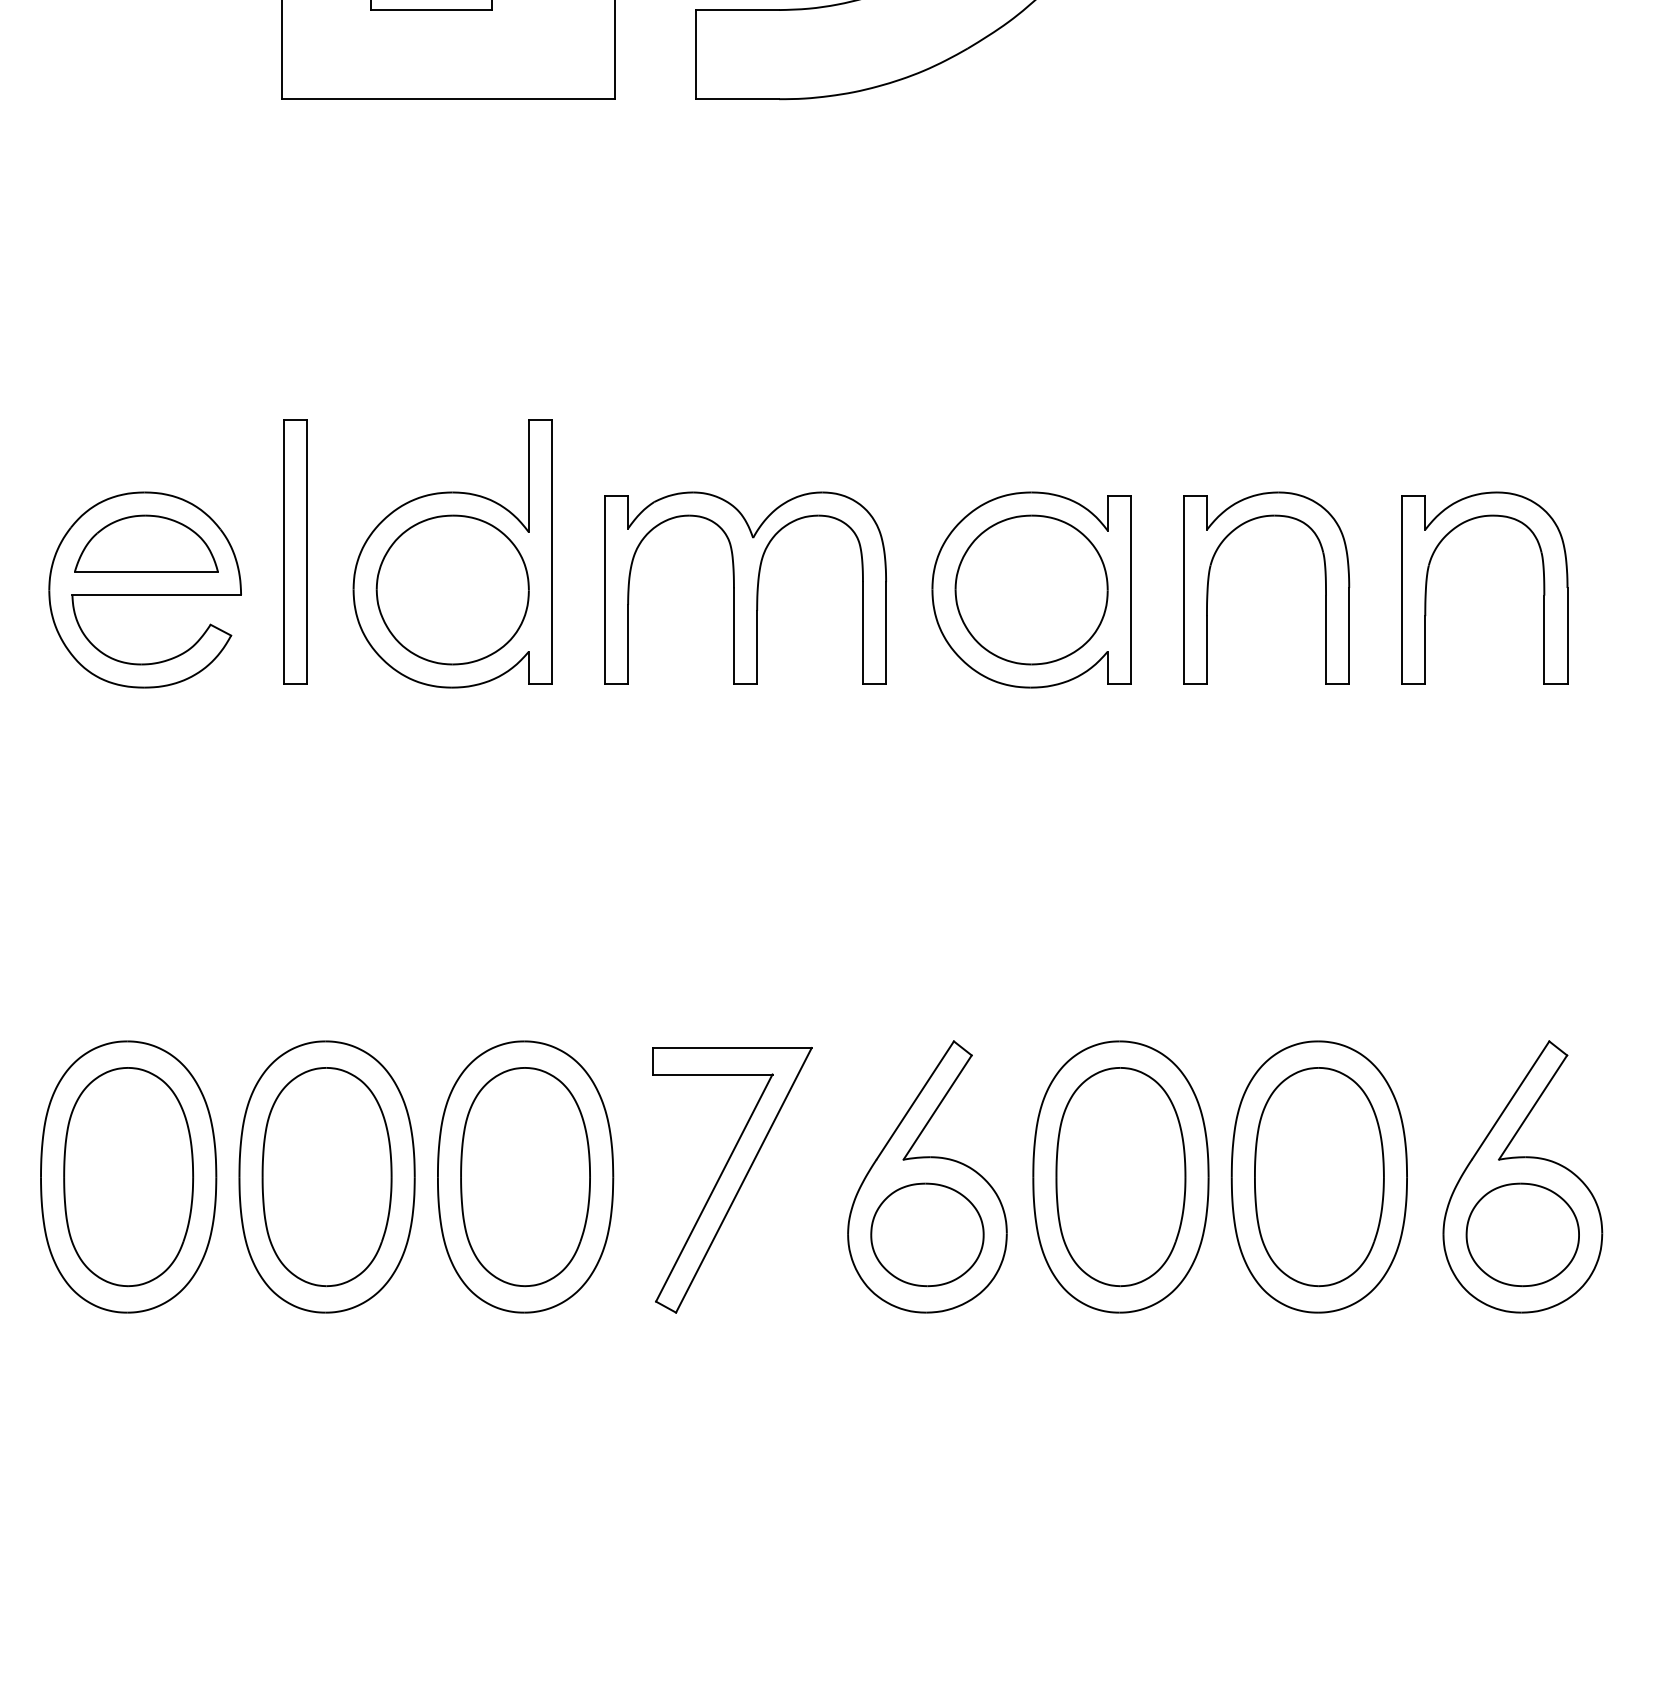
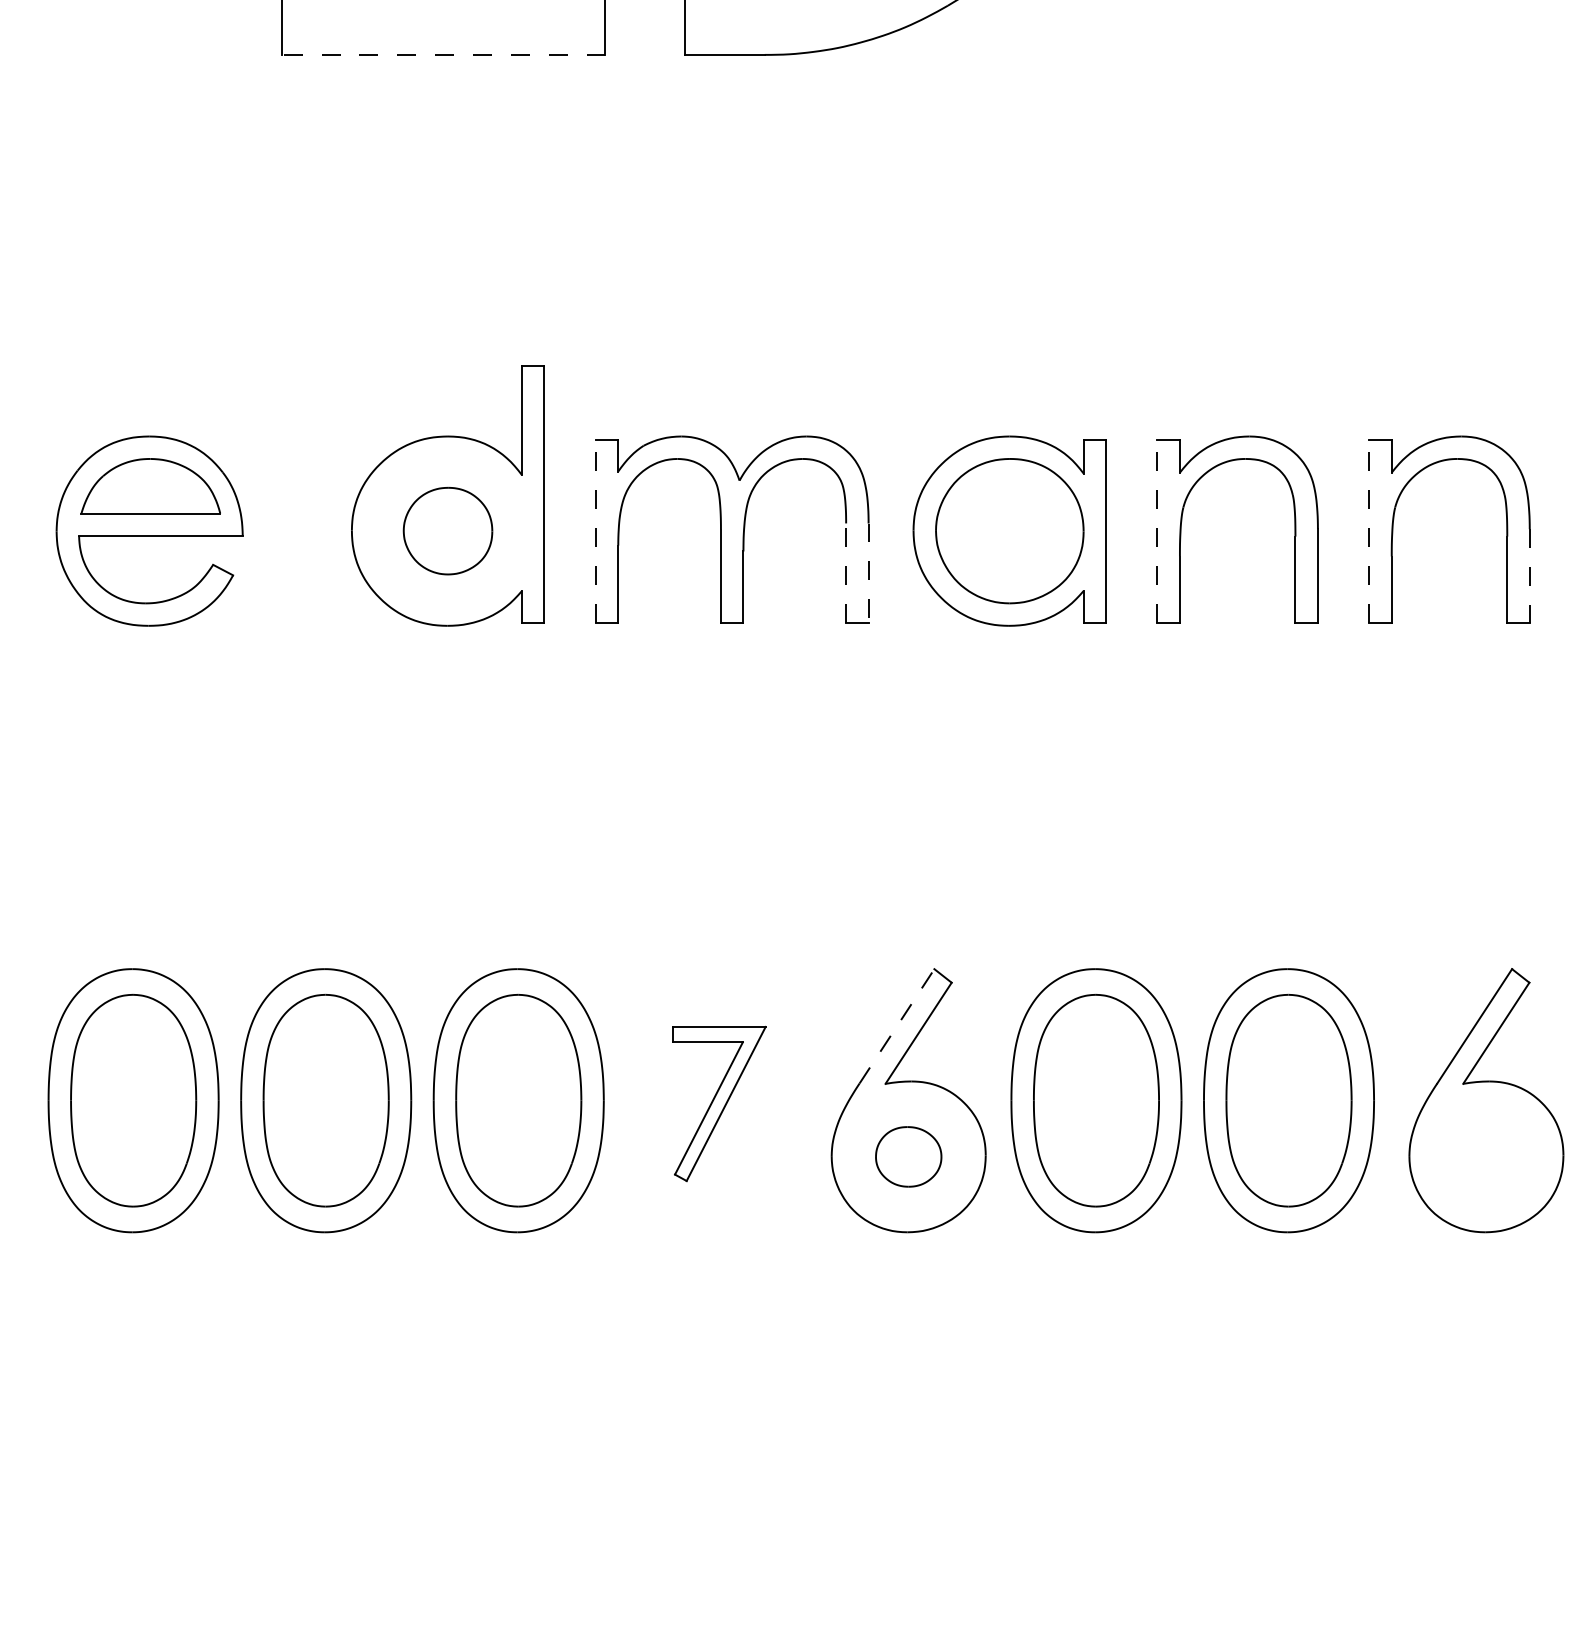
line: (448, 99) -> (443, 55), solid -> dashed
part: (295, 551) -> (295, 493), removed
part: (452, 589) -> (447, 530), size x0.6
line: (604, 589) -> (595, 530), solid -> dashed
line: (1183, 589) -> (1157, 530), solid -> dashed
line: (1402, 589) -> (1369, 530), solid -> dashed
line: (862, 632) -> (845, 572), solid -> dashed
line: (886, 633) -> (868, 573), solid -> dashed
line: (1567, 636) -> (1529, 576), solid -> dashed
line: (915, 1099) -> (897, 1025), solid -> dashed
part: (732, 1180) -> (719, 1104), size x0.6
part: (927, 1234) -> (908, 1156), size x0.6
part: (1522, 1234) -> (1486, 1156), removed

